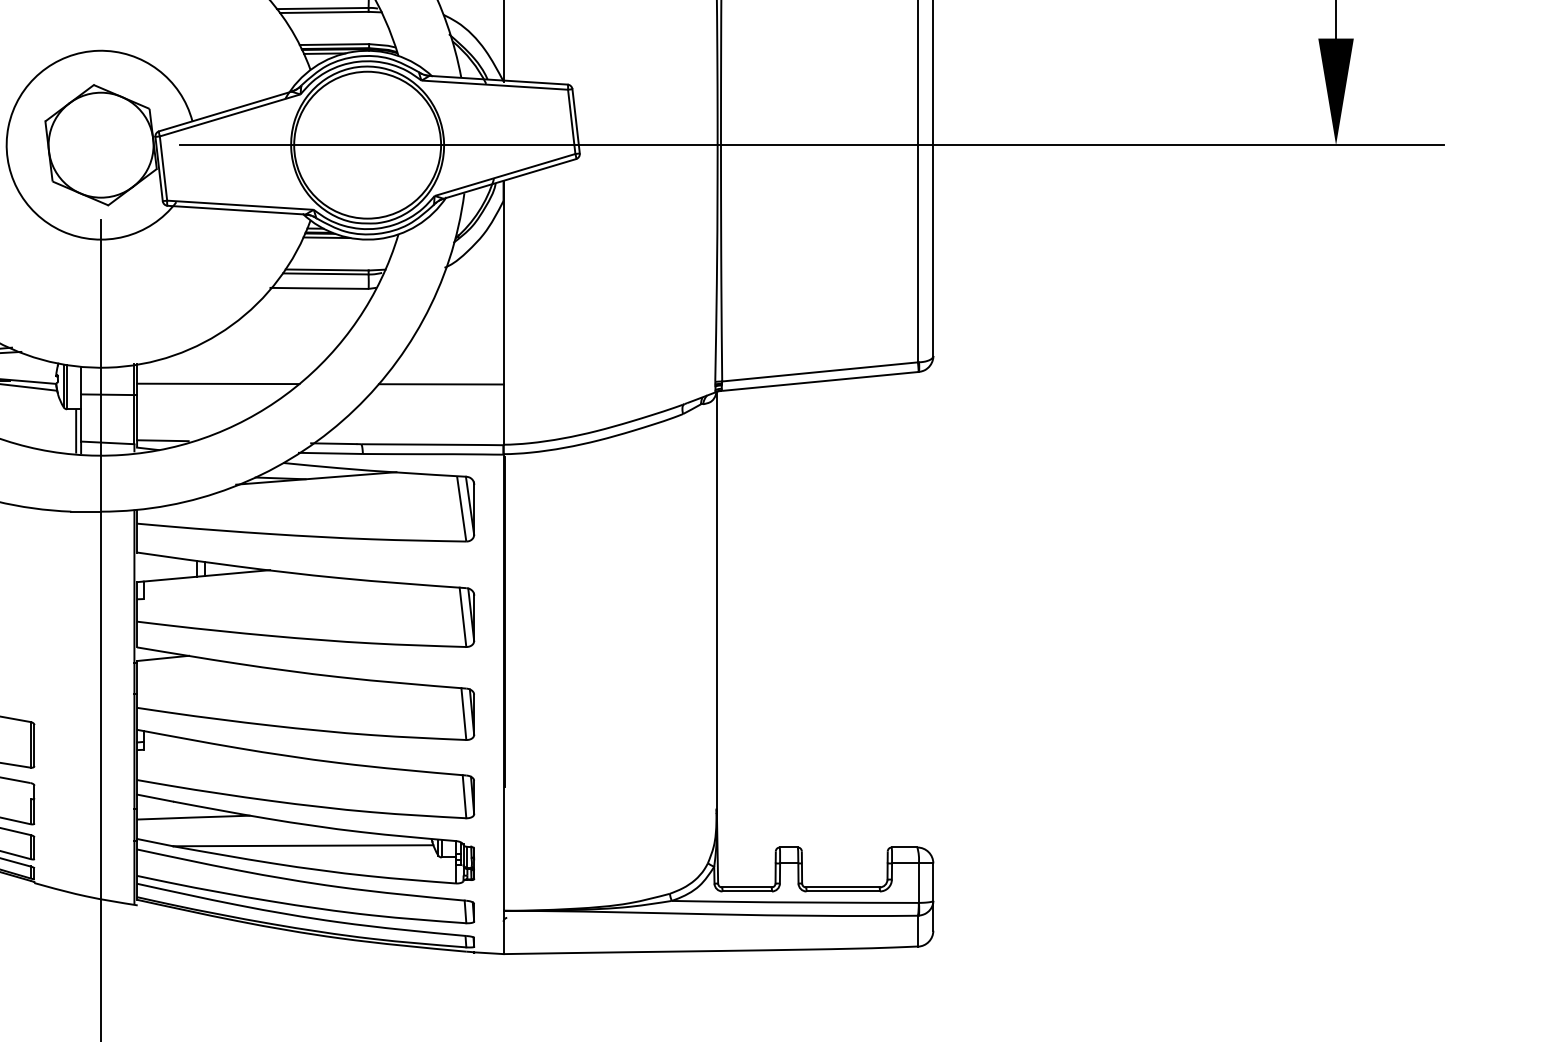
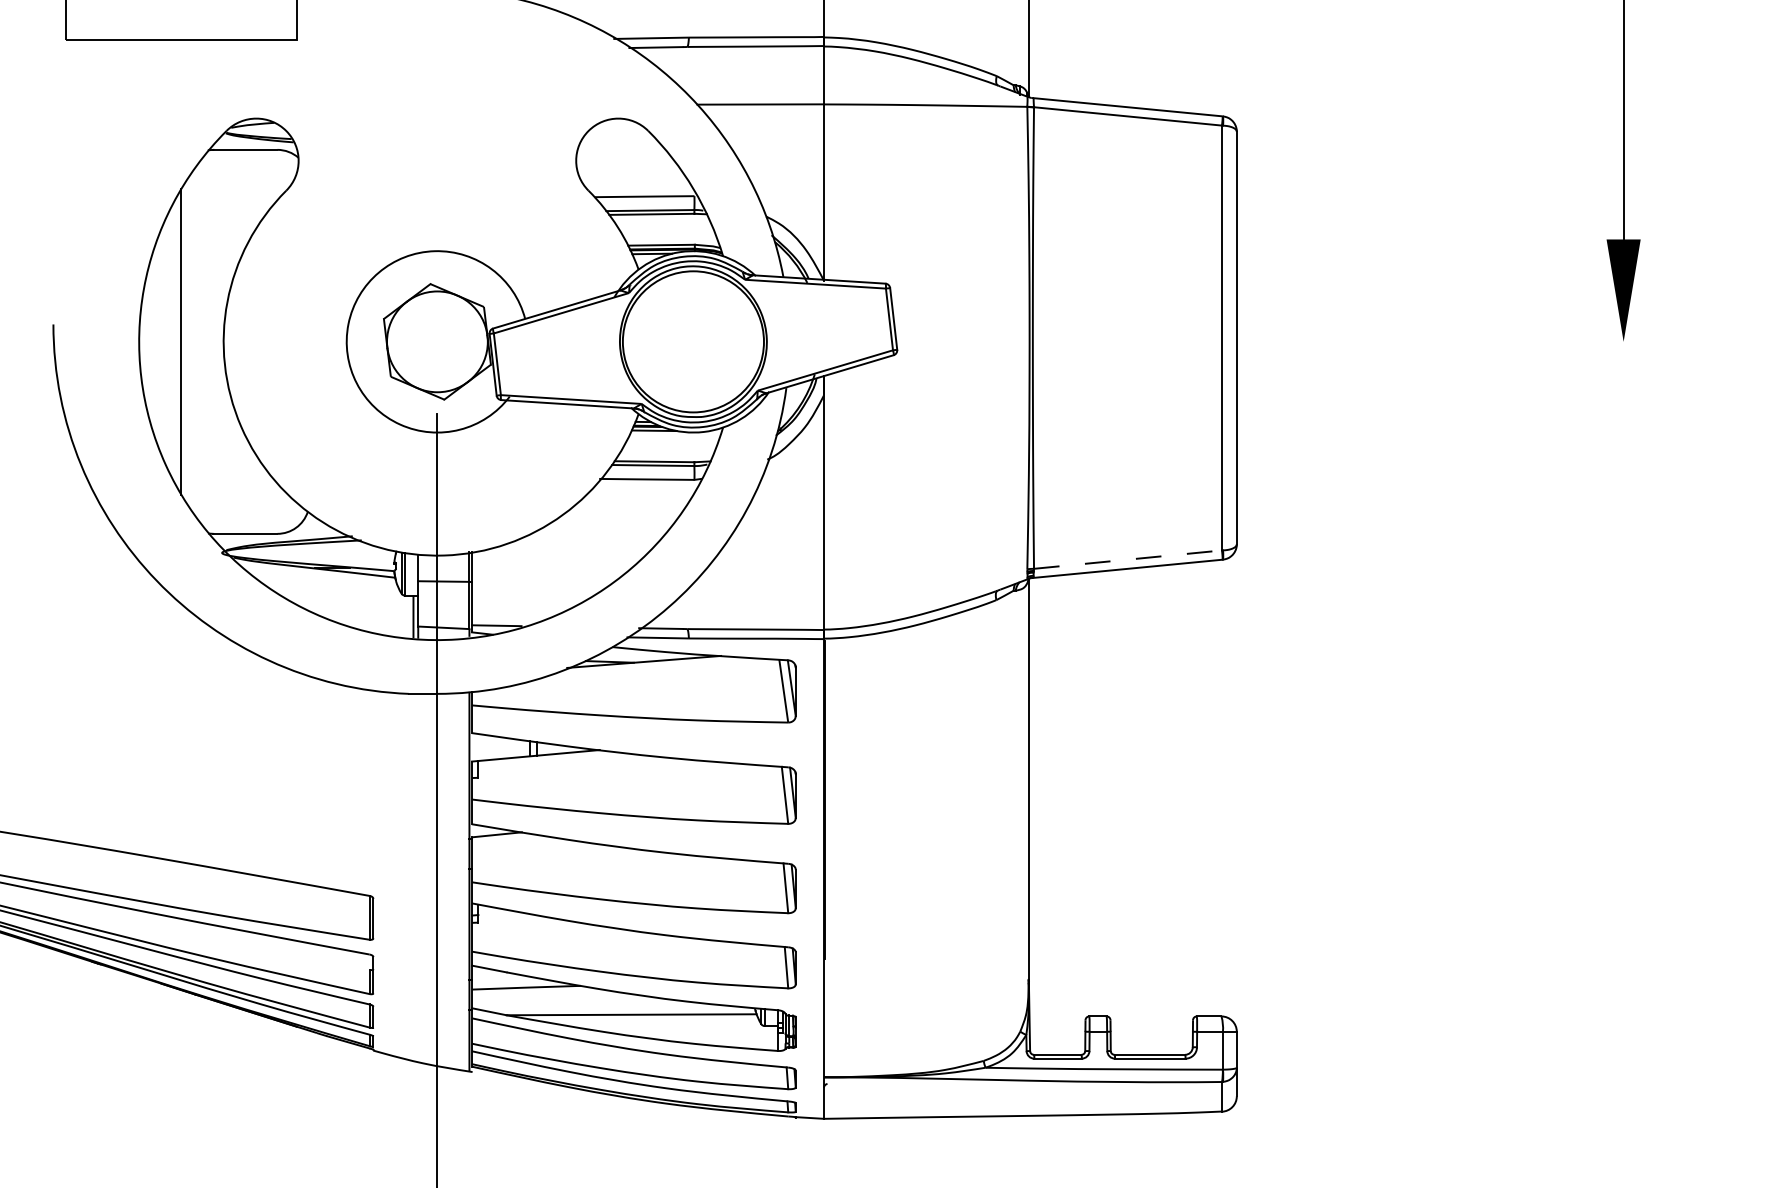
line: (812, 144) -> (1120, 341), removed
line: (820, 371) -> (1128, 559), solid -> dashed
line: (217, 383) -> (549, 570), removed
line: (441, 384) -> (764, 571), removed

